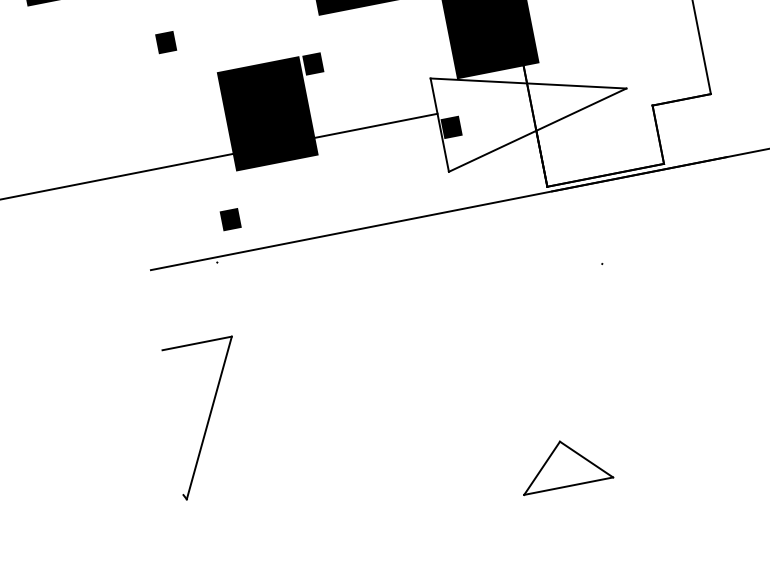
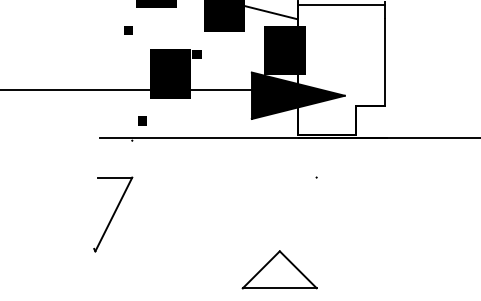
fill: (531, 106) -> (297, 95), added
part: (563, 463) -> (279, 269), size x1.67

